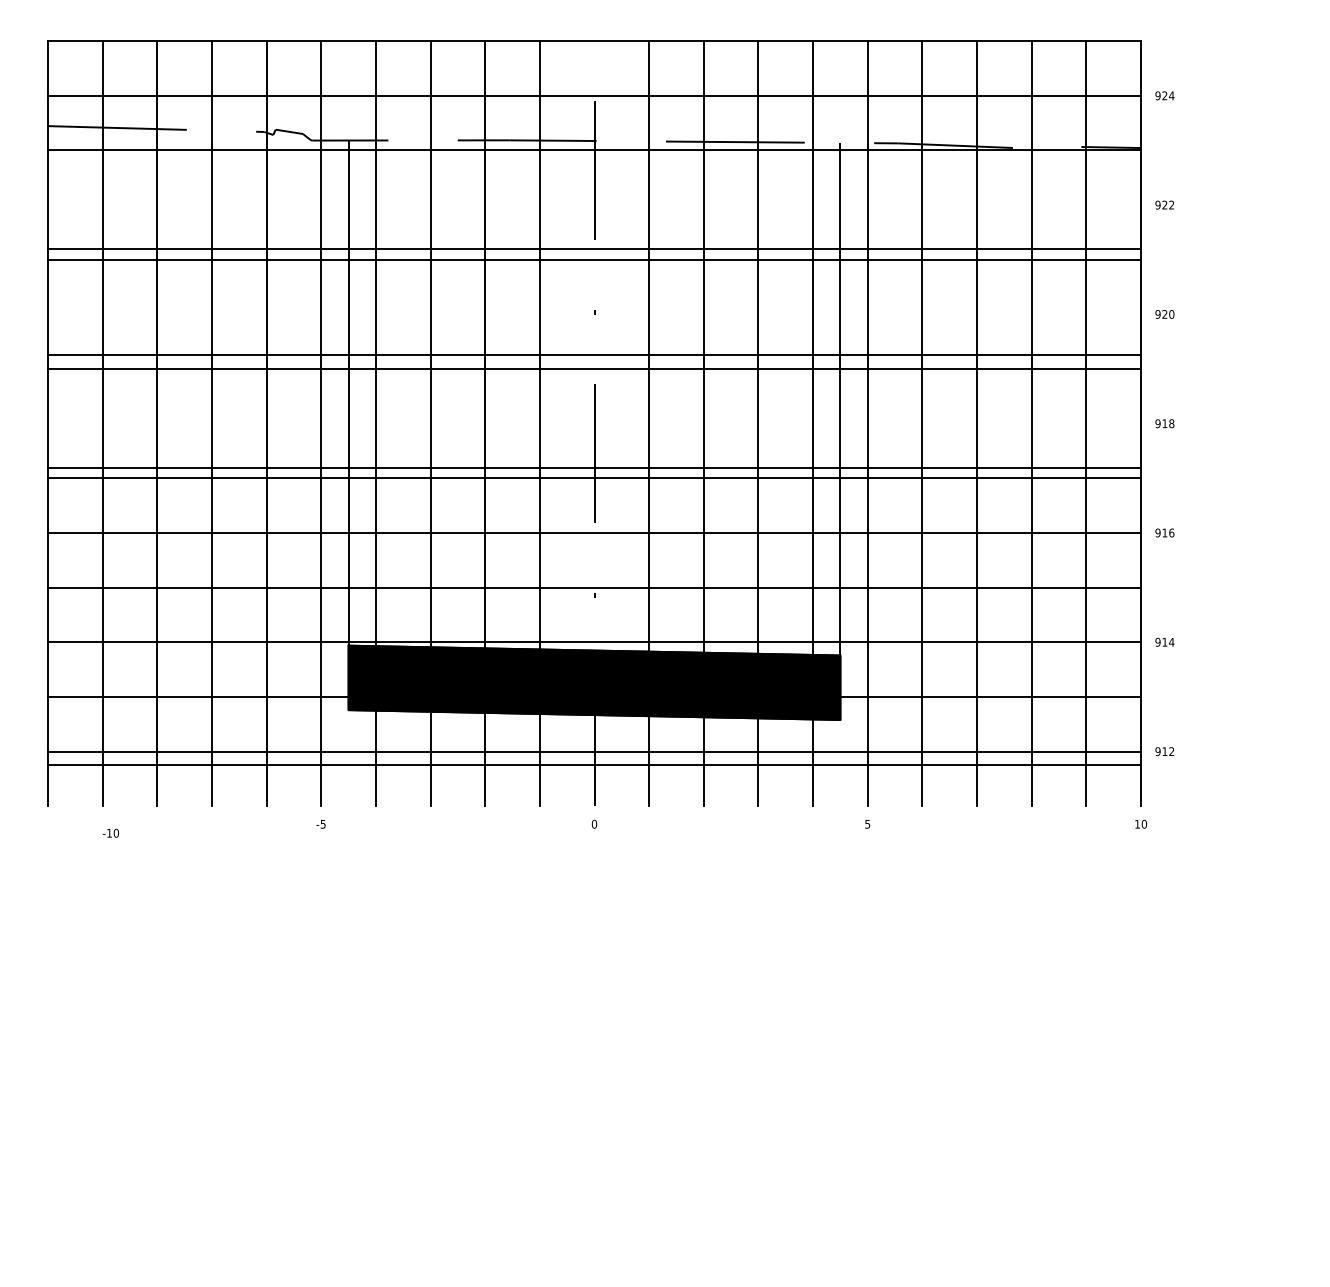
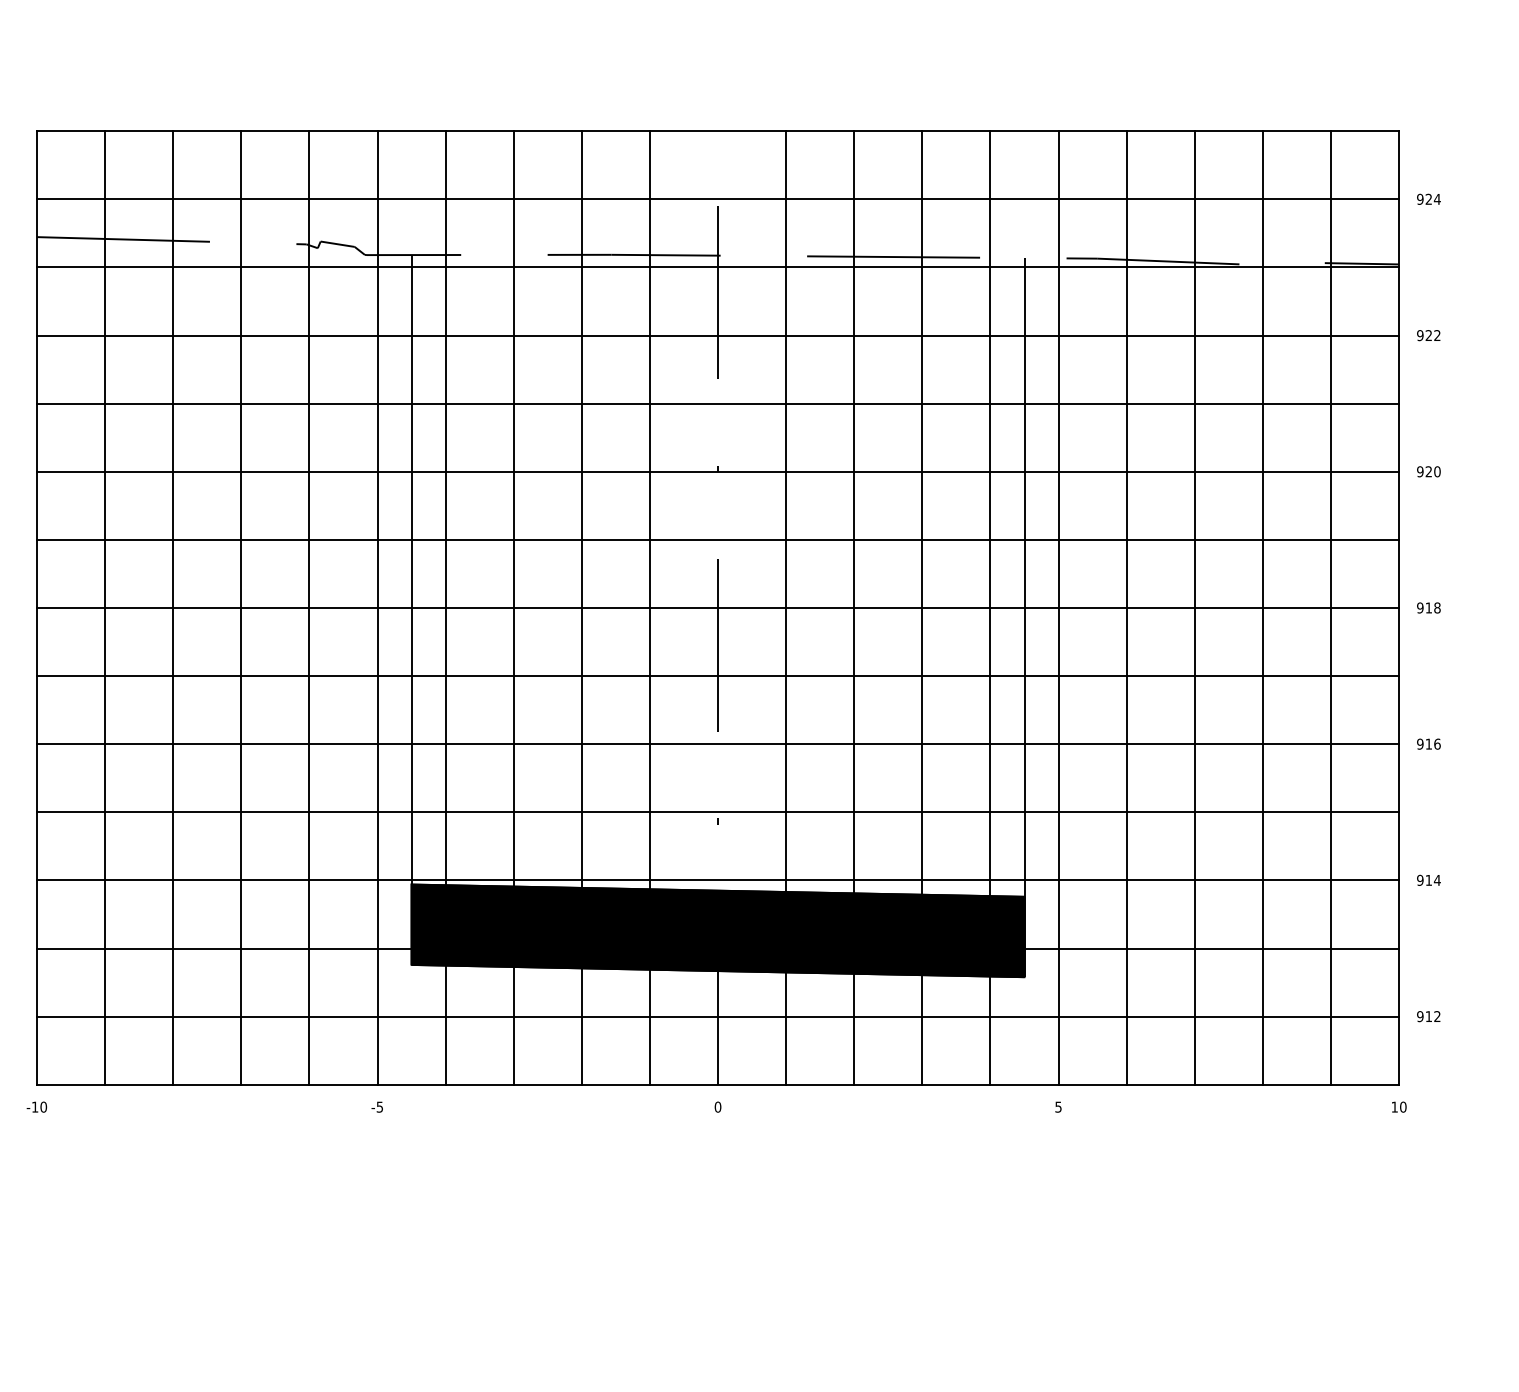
line: (594, 249) -> (718, 336), moved
line: (594, 355) -> (718, 471), moved
line: (594, 467) -> (718, 607), moved
line: (594, 765) -> (718, 1085), moved
text: (110, 832) -> (36, 1106), moved

